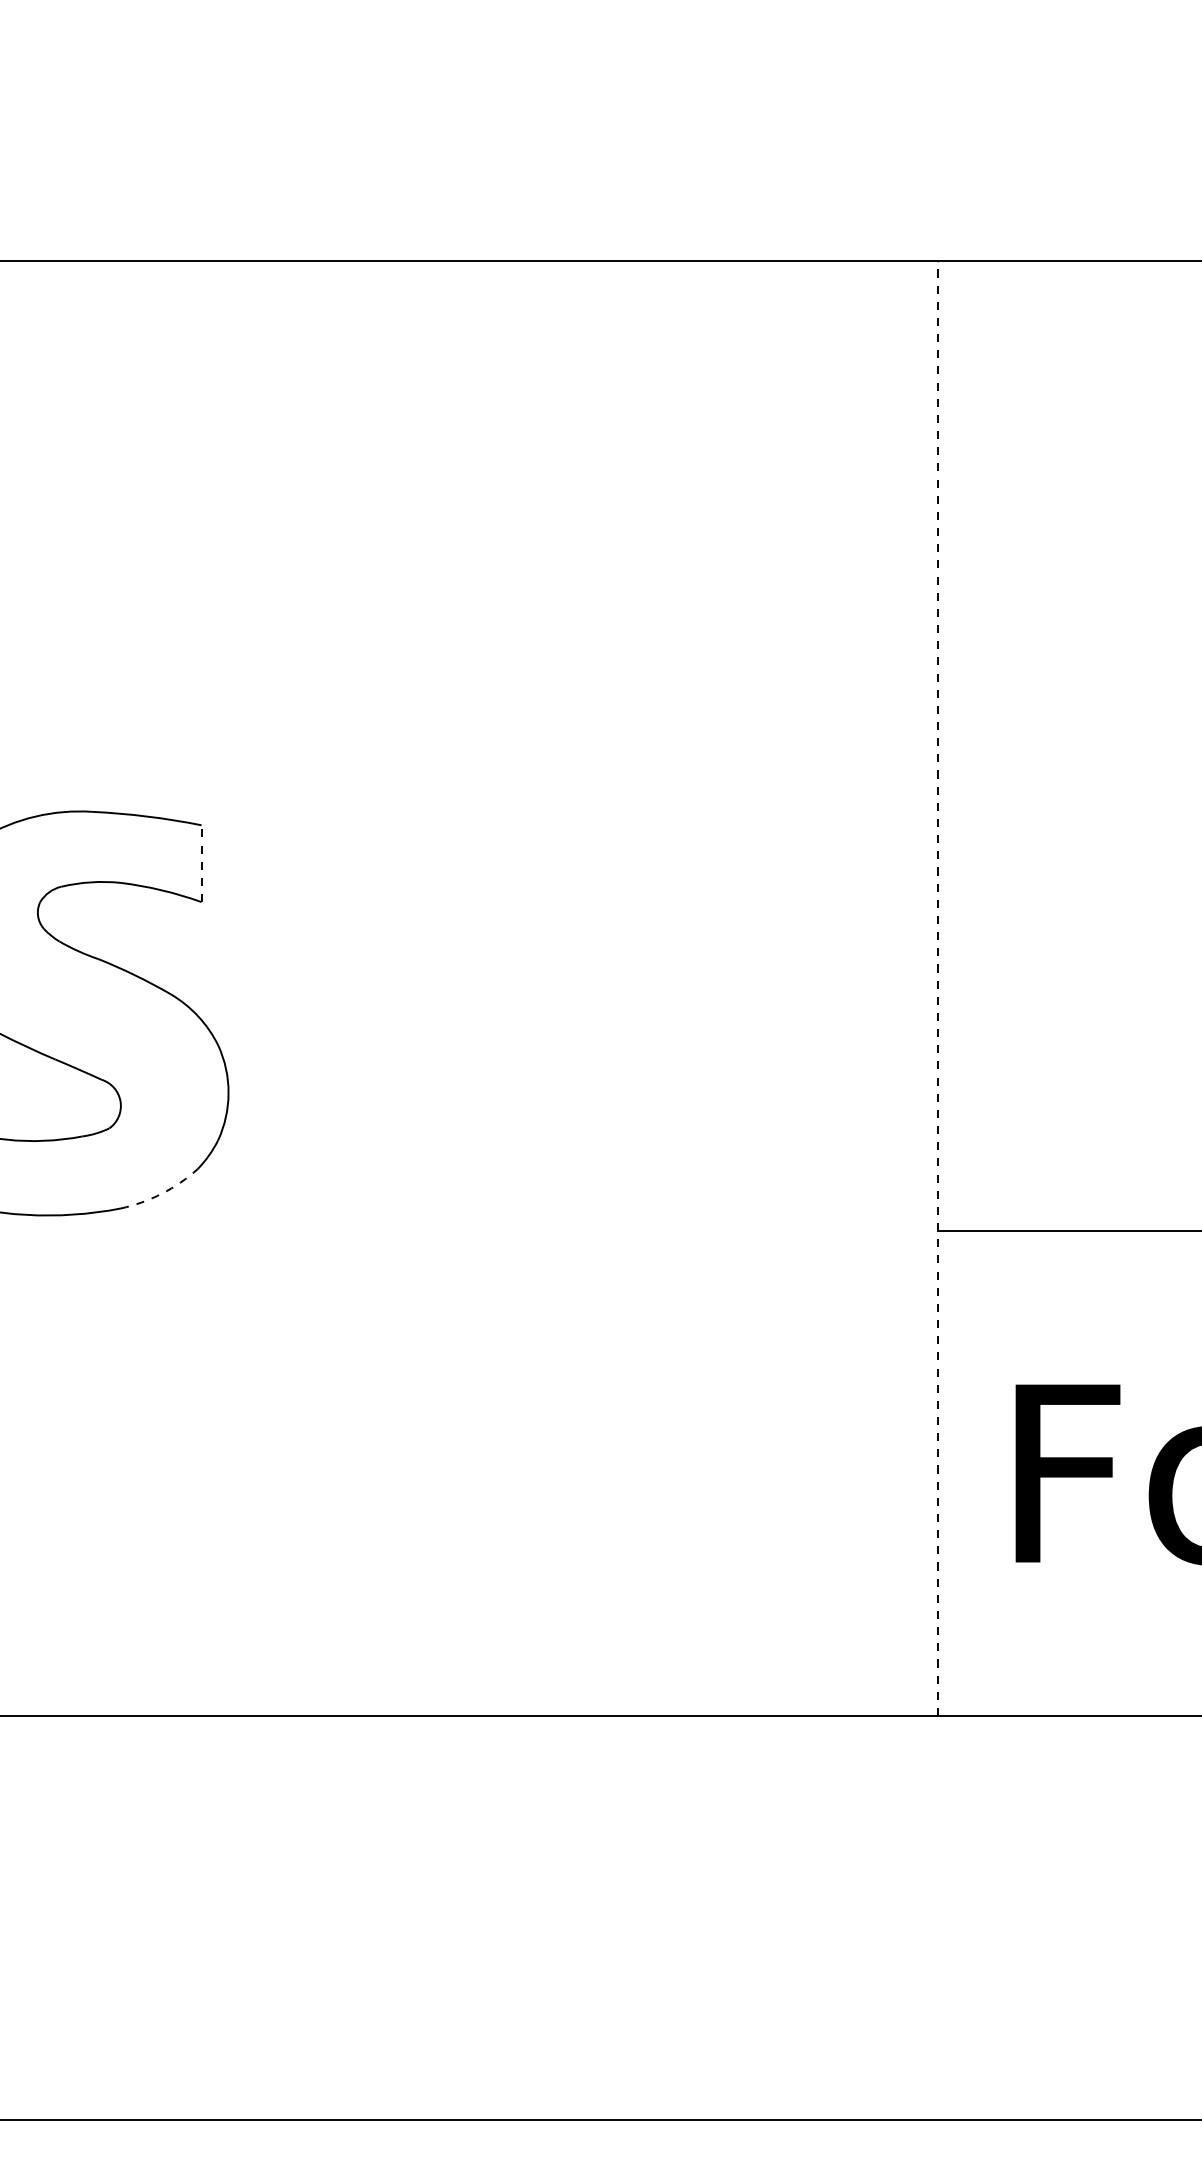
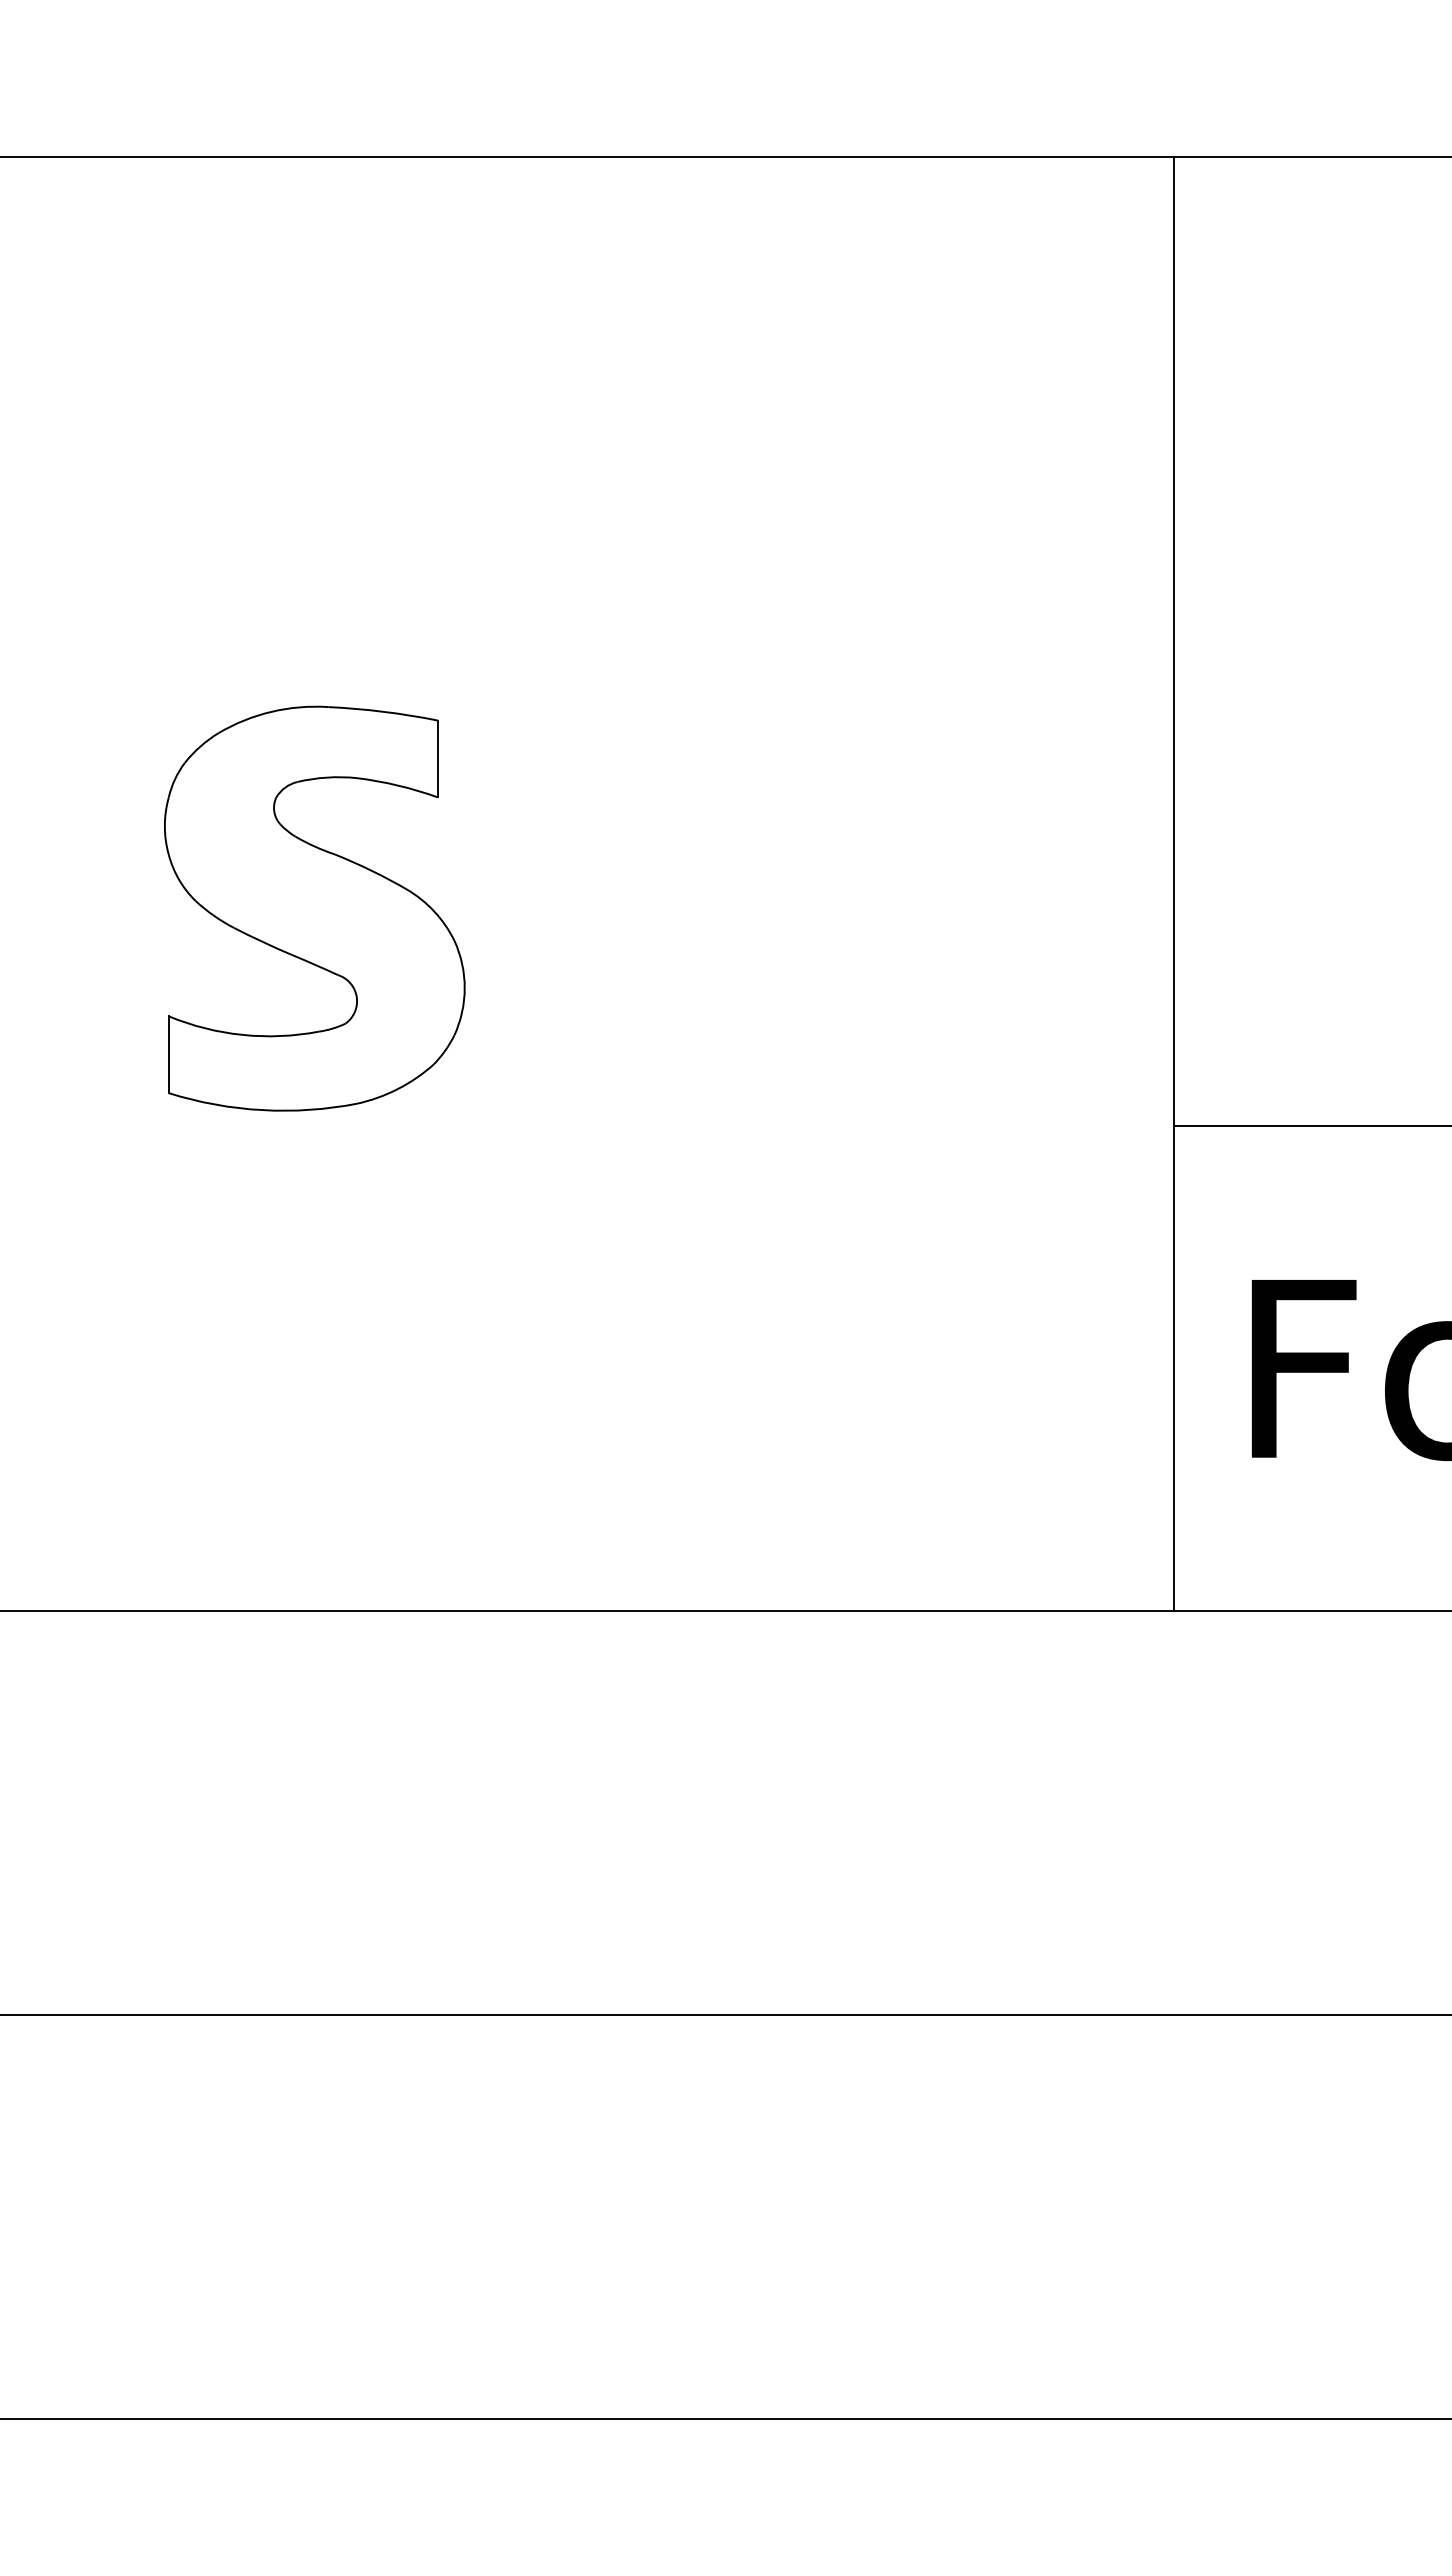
line: (201, 863) -> (437, 758), dashed -> solid
line: (937, 988) -> (1173, 883), dashed -> solid
arc: (162, 1194) -> (398, 1089), dashed -> solid

